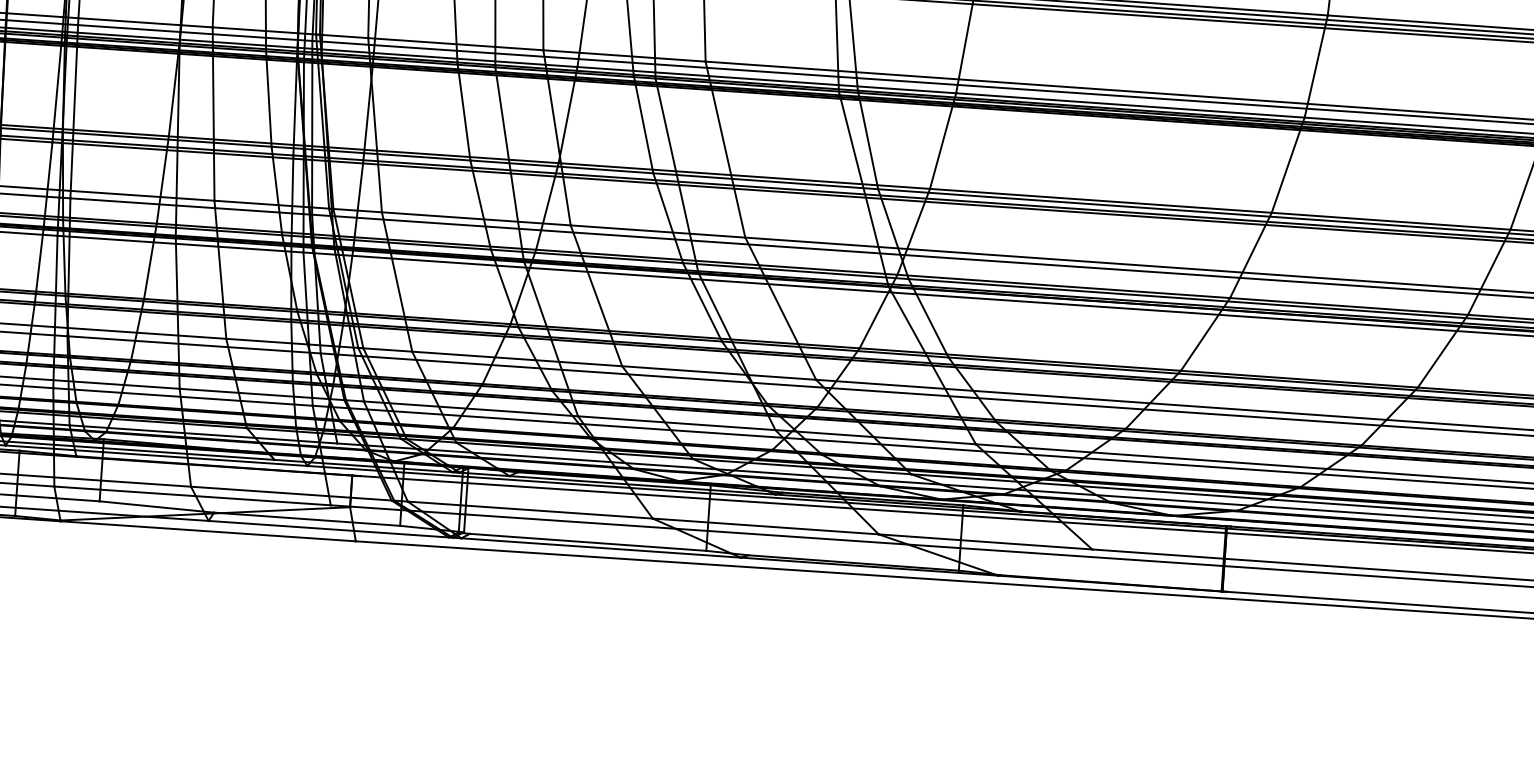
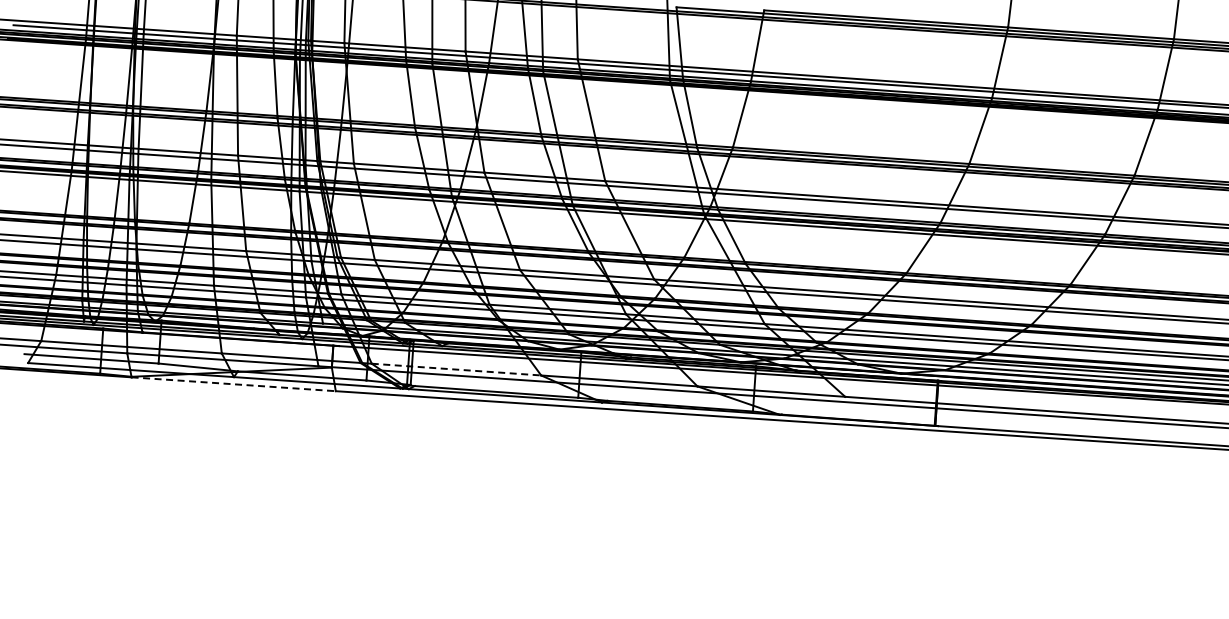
line: (530, 509) -> (456, 369), solid -> dashed
line: (209, 531) -> (234, 384), solid -> dashed

